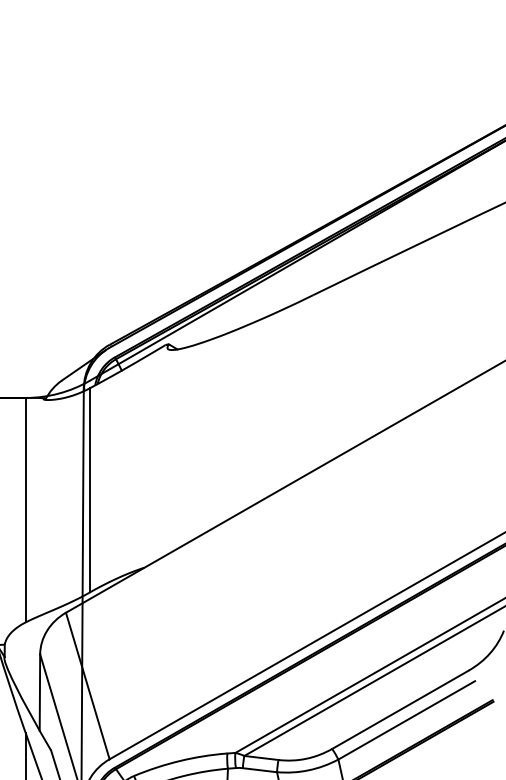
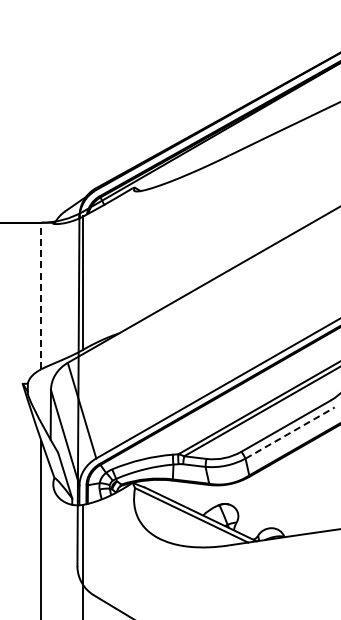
line: (25, 509) -> (41, 295), solid -> dashed
line: (407, 719) -> (290, 432), solid -> dashed

